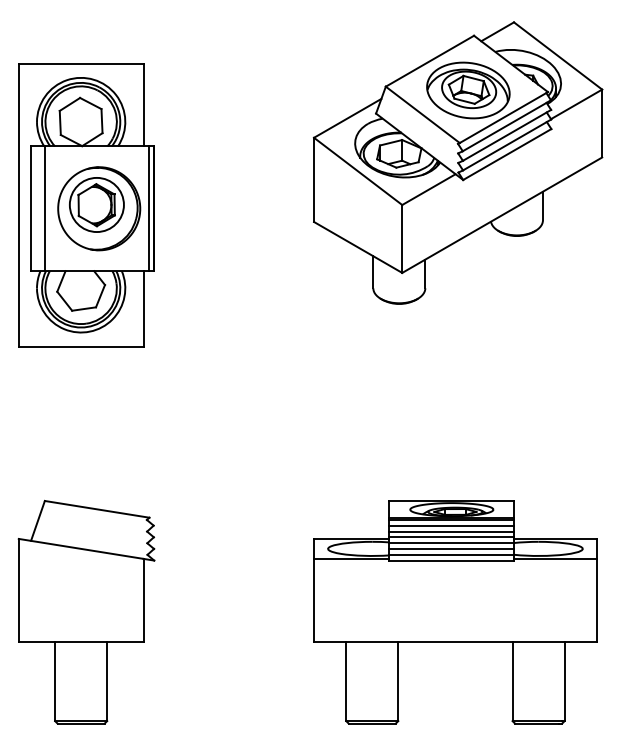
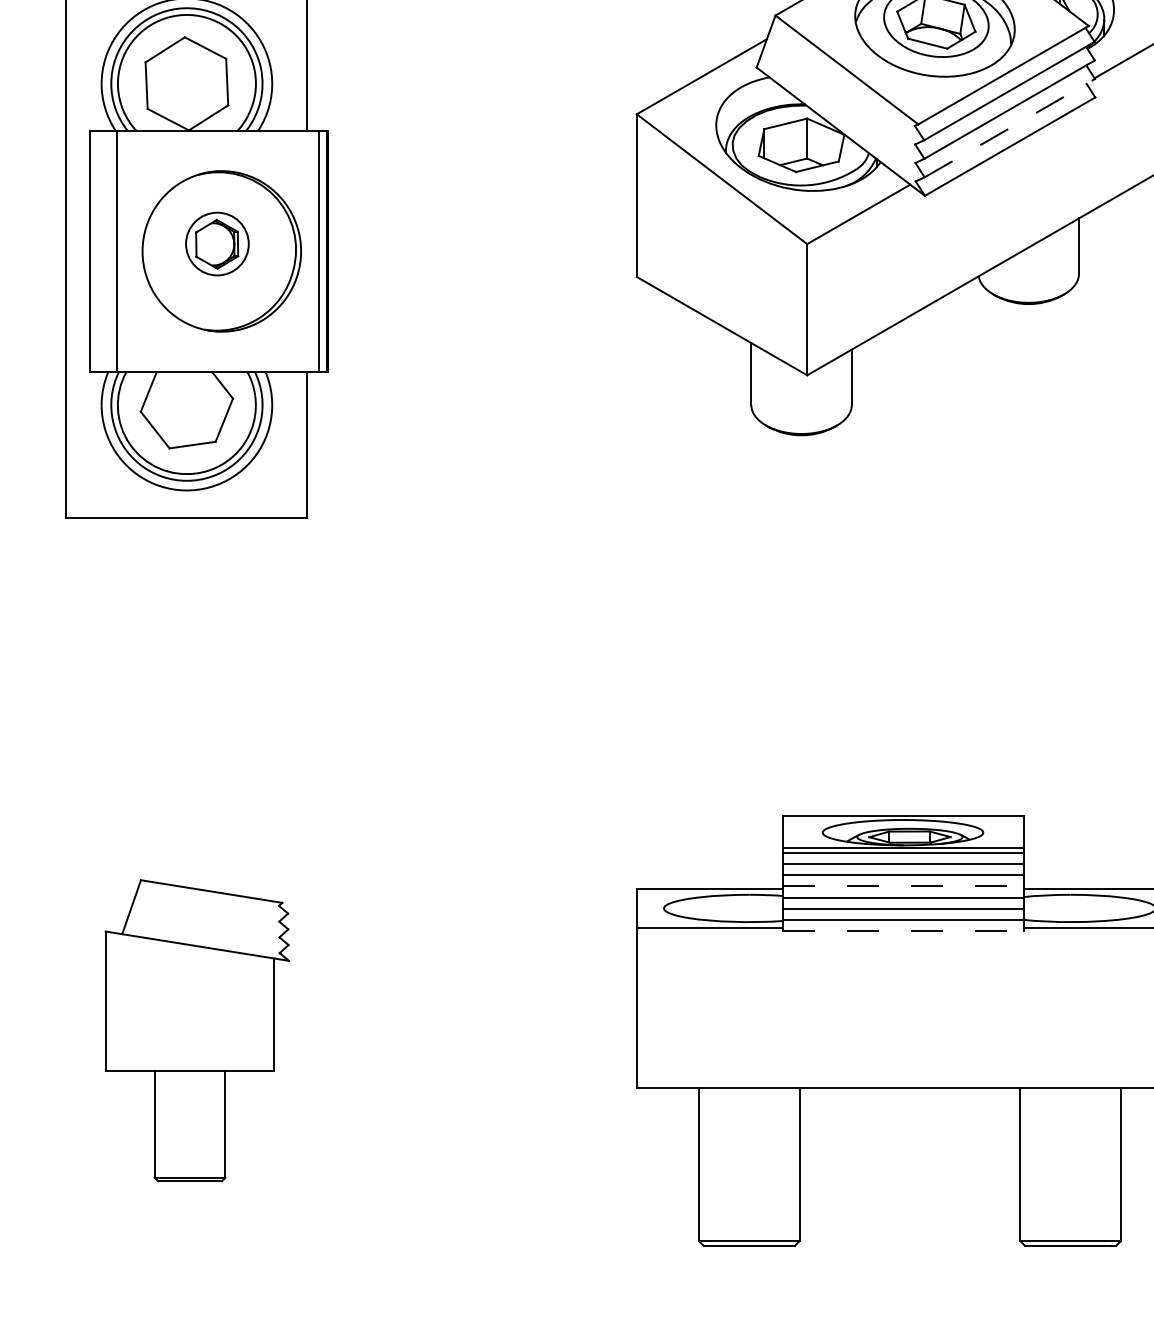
line: (507, 144) -> (1010, 127), solid -> dashed
part: (96, 204) -> (216, 243), size x0.6
line: (452, 537) -> (904, 886), solid -> dashed
line: (452, 560) -> (904, 930), solid -> dashed
part: (86, 611) -> (197, 1029), size x0.7

